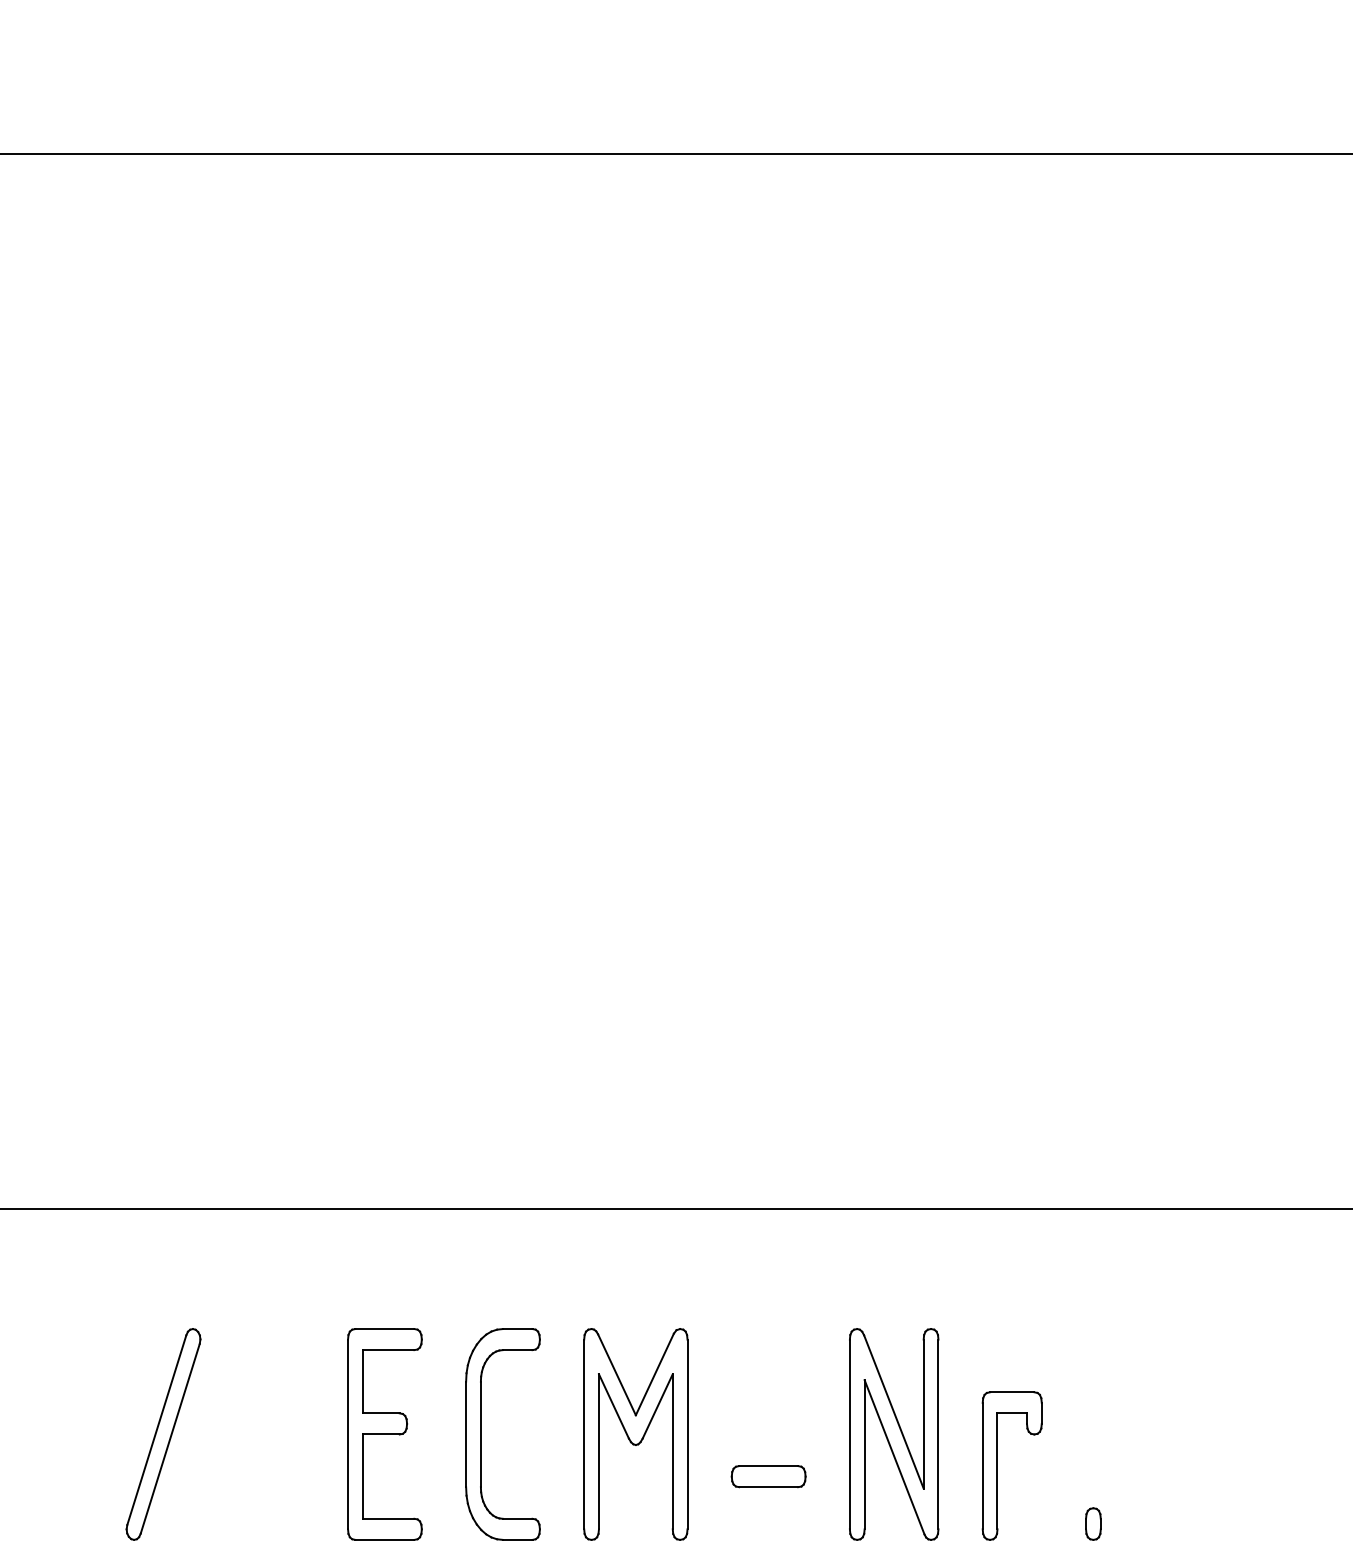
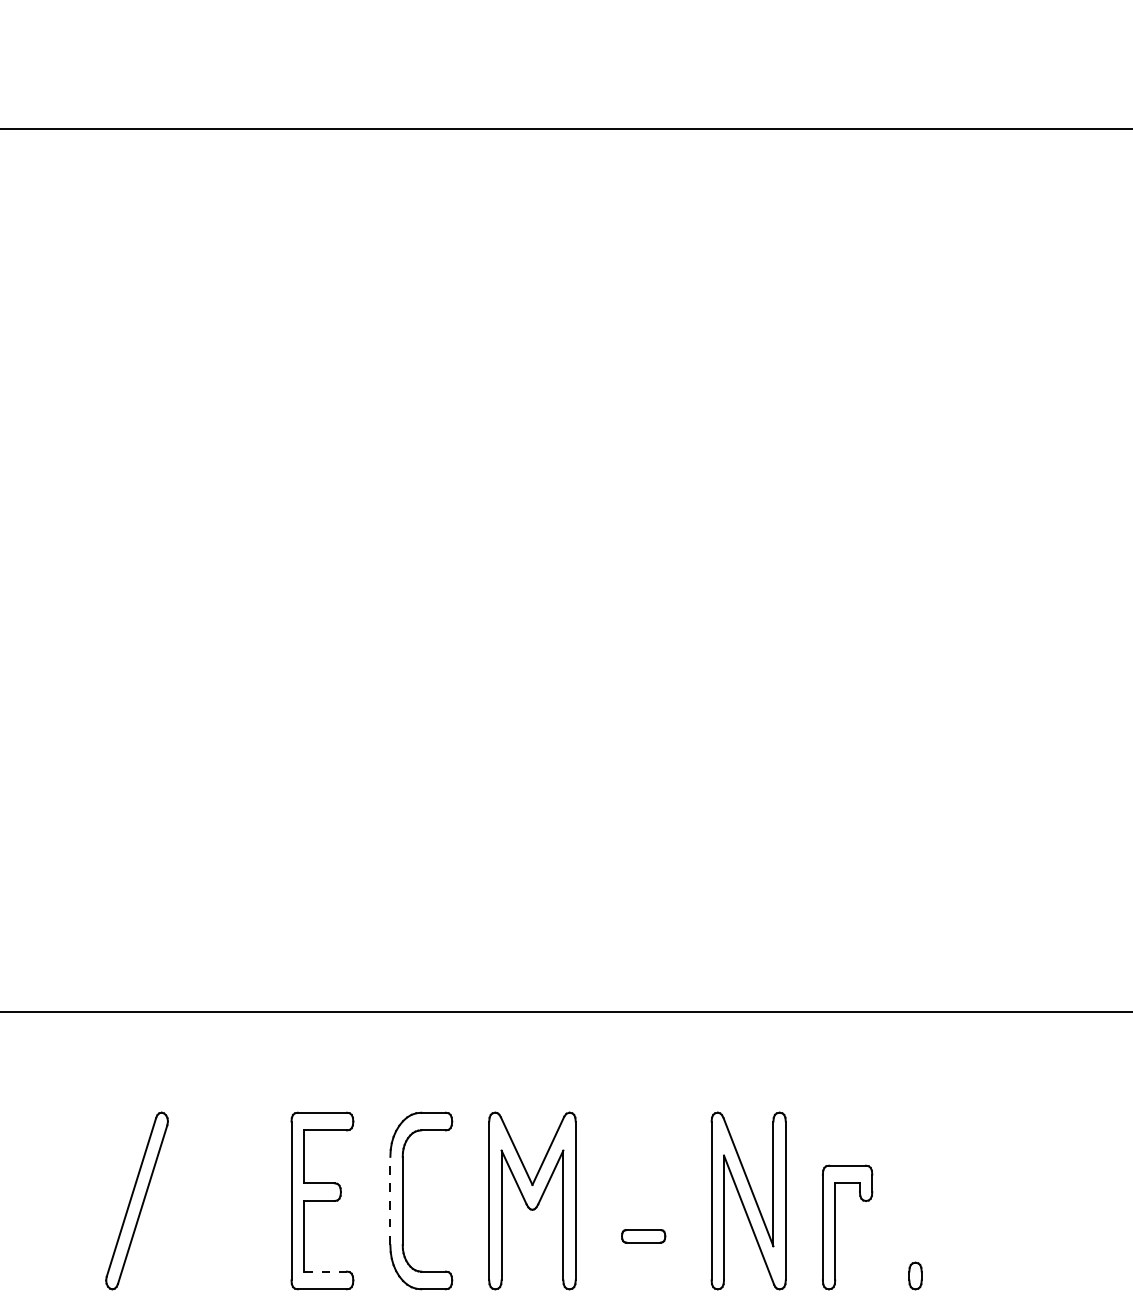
line: (466, 1433) -> (390, 1200), solid -> dashed
part: (768, 1476) -> (643, 1236), size x0.7
line: (388, 1518) -> (325, 1271), solid -> dashed

